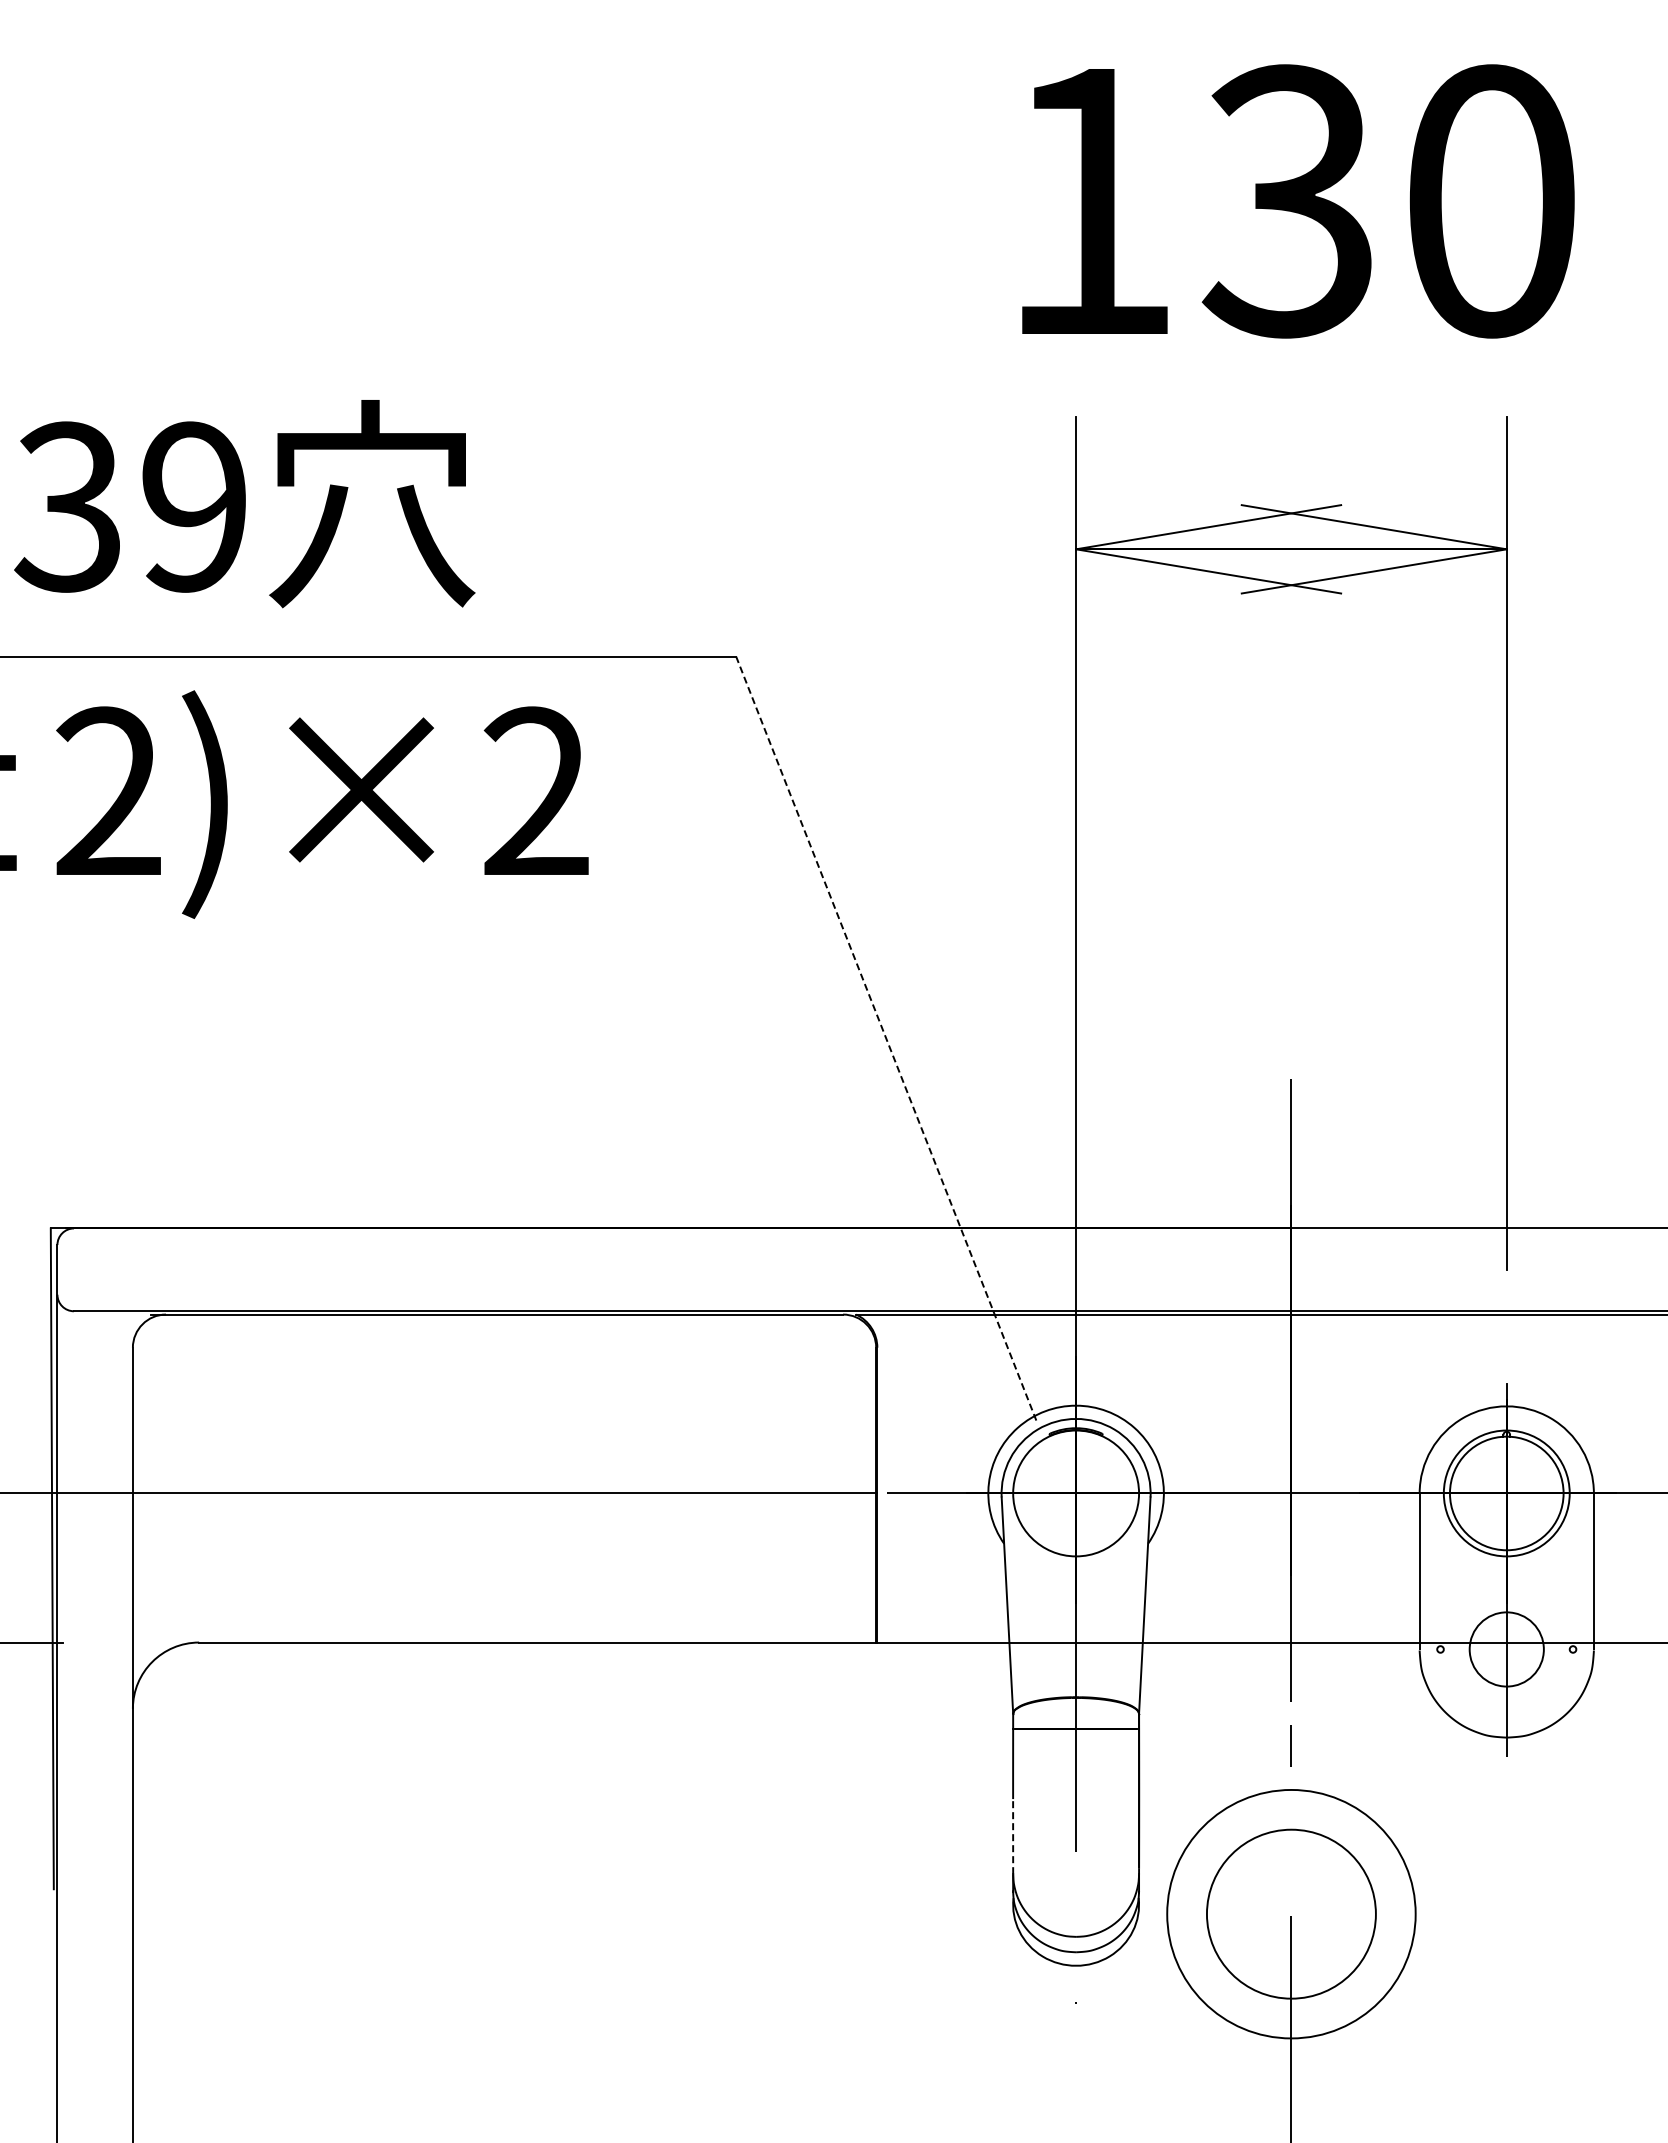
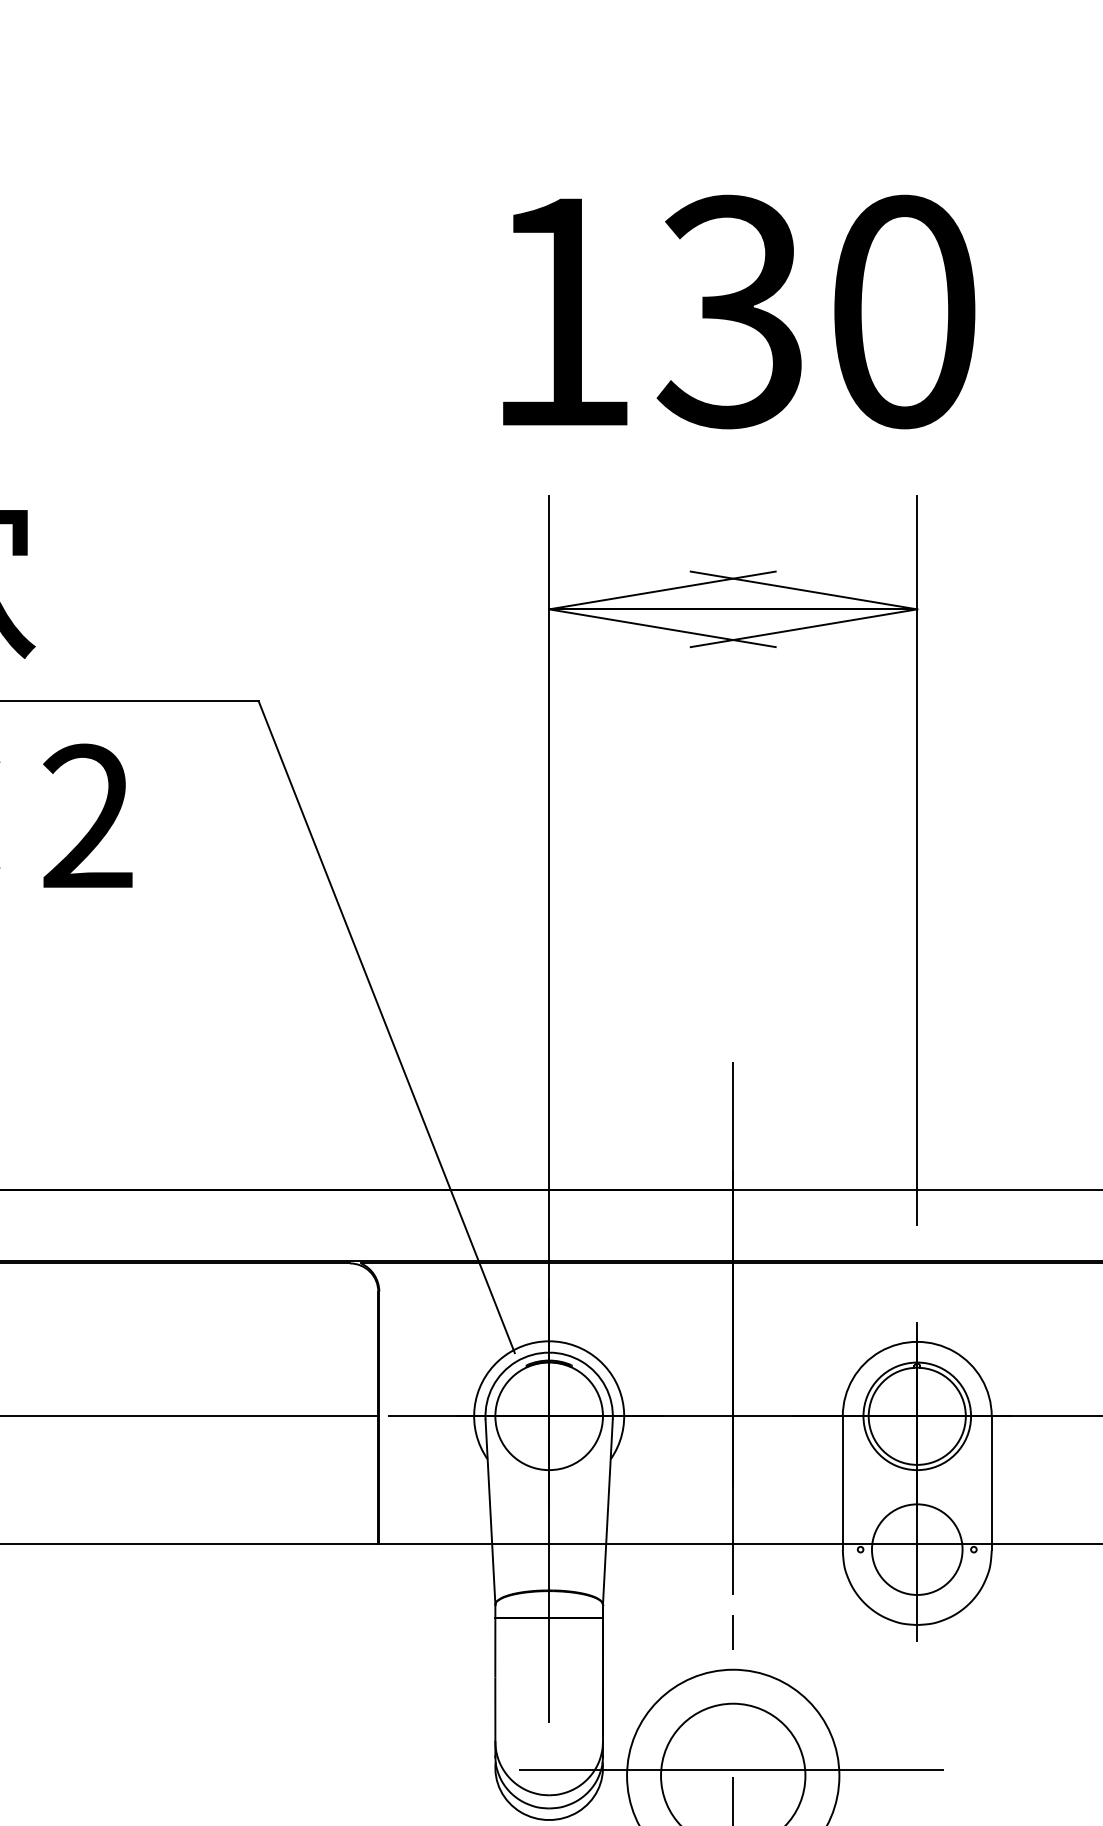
line: (886, 1038) -> (387, 1027), dashed -> solid
circle: (1506, 1649) -> (917, 1549), size x1.43
line: (1013, 1835) -> (495, 1708), dashed -> solid
line: (1291, 1907) -> (733, 1770), added

